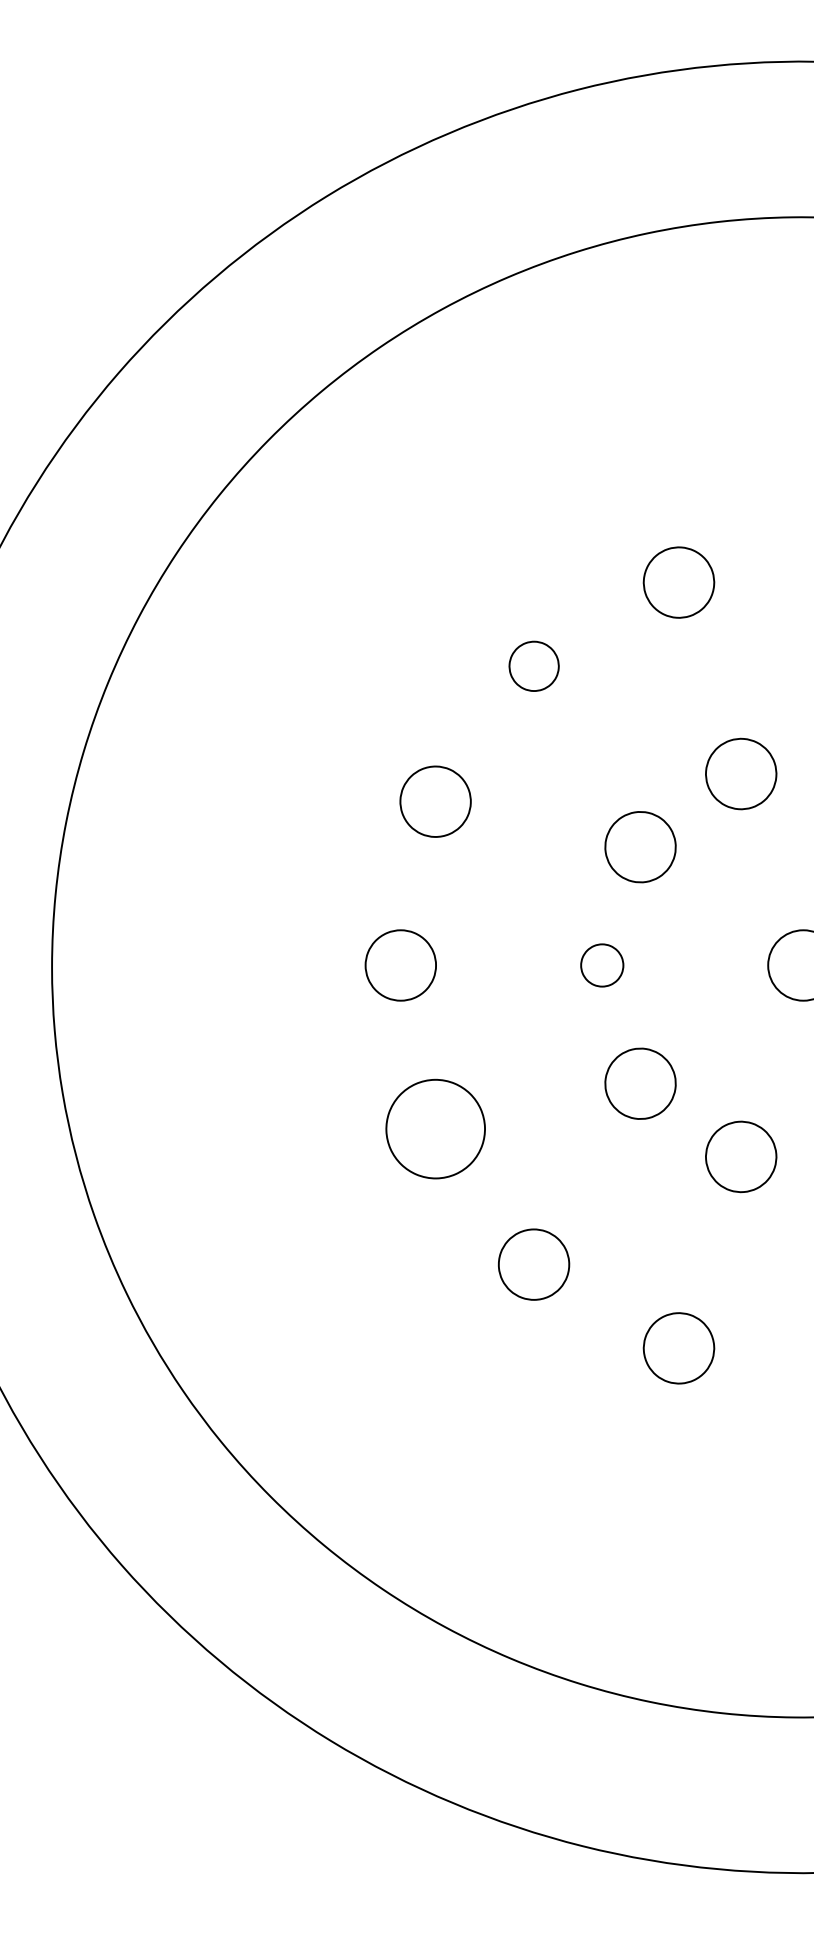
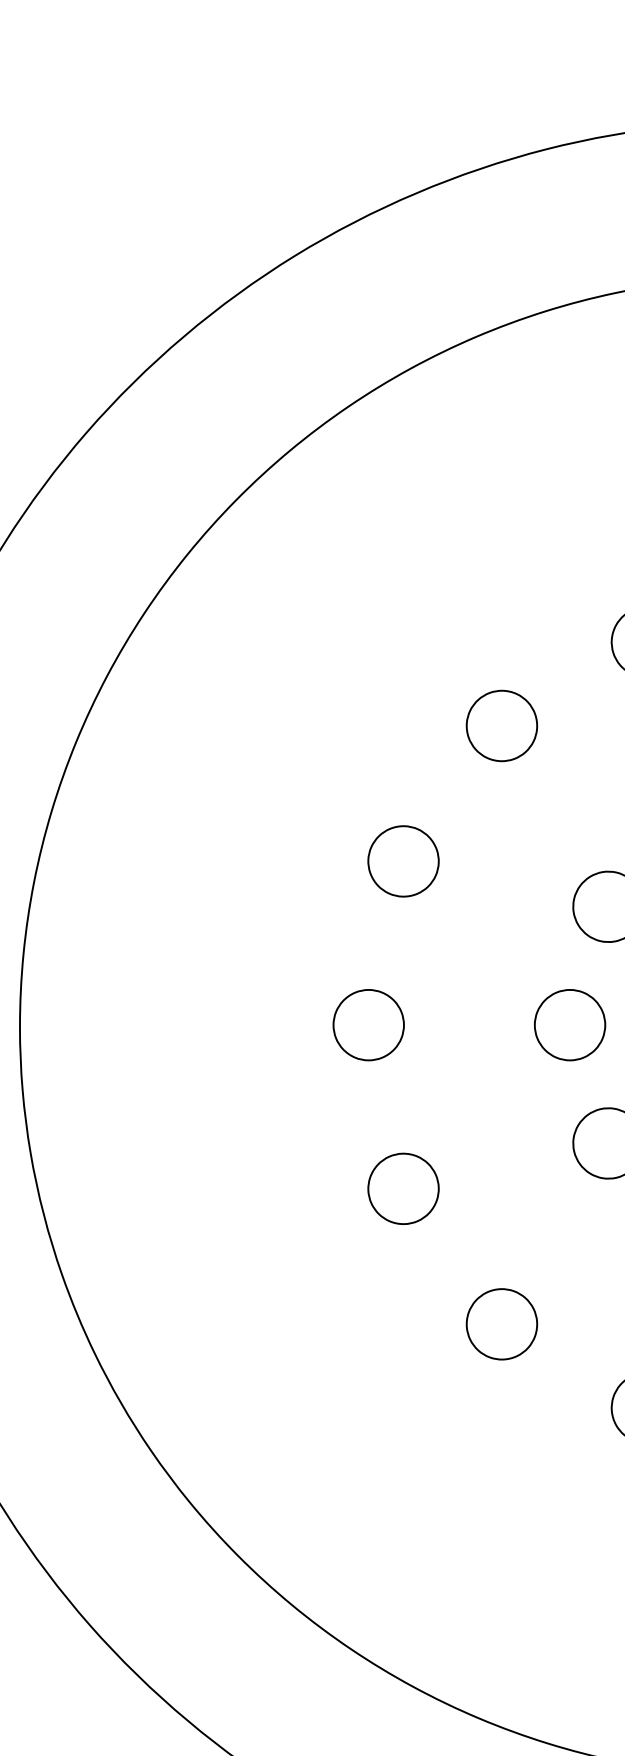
part: (534, 666) -> (502, 726), size x1.43
part: (602, 965) -> (570, 1025), size x1.67
part: (435, 1129) -> (403, 1189), size x0.71

